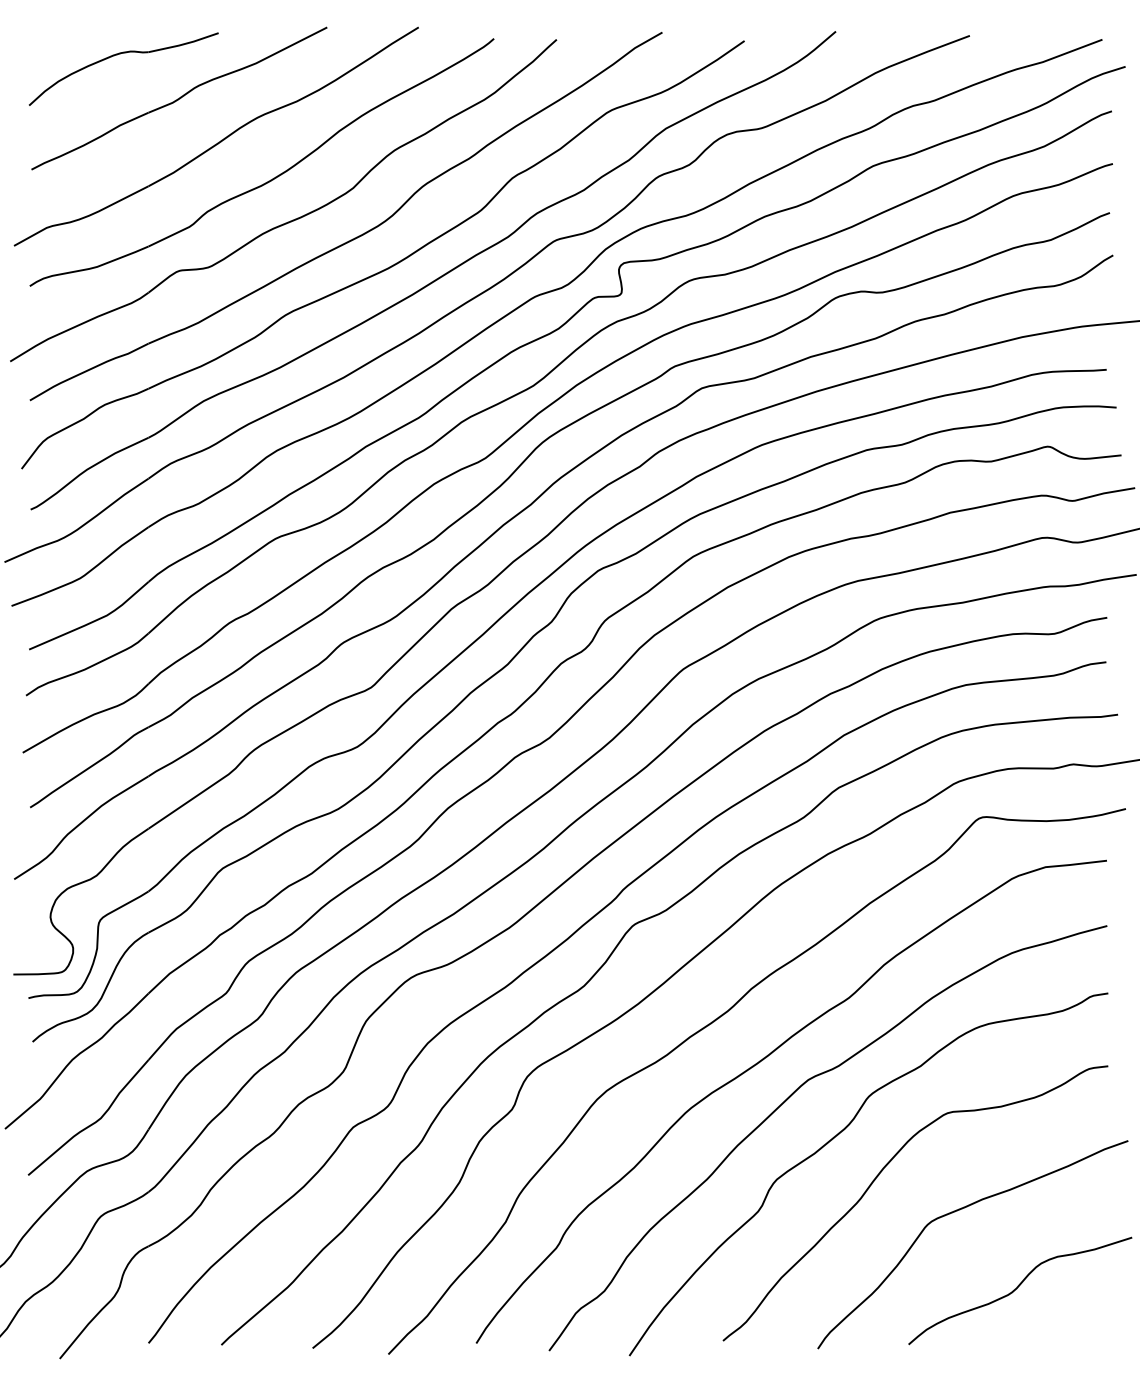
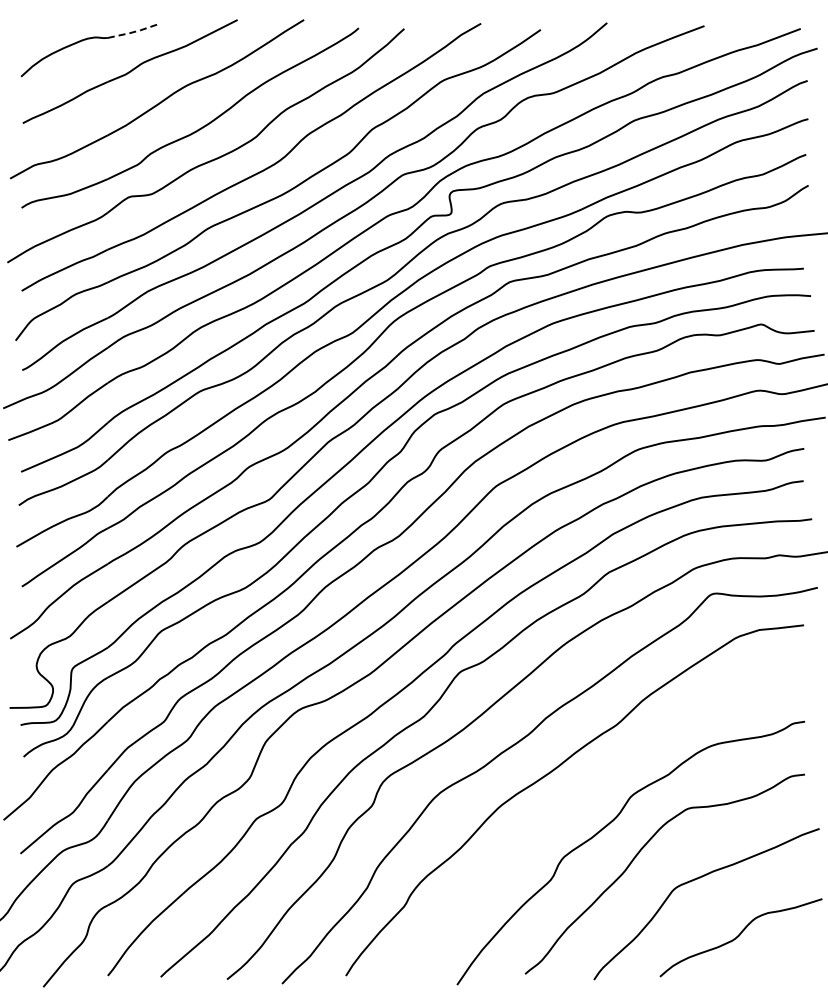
line: (185, 43) -> (134, 31), solid -> dashed
curve: (789, 1099) -> (573, 798), removed

